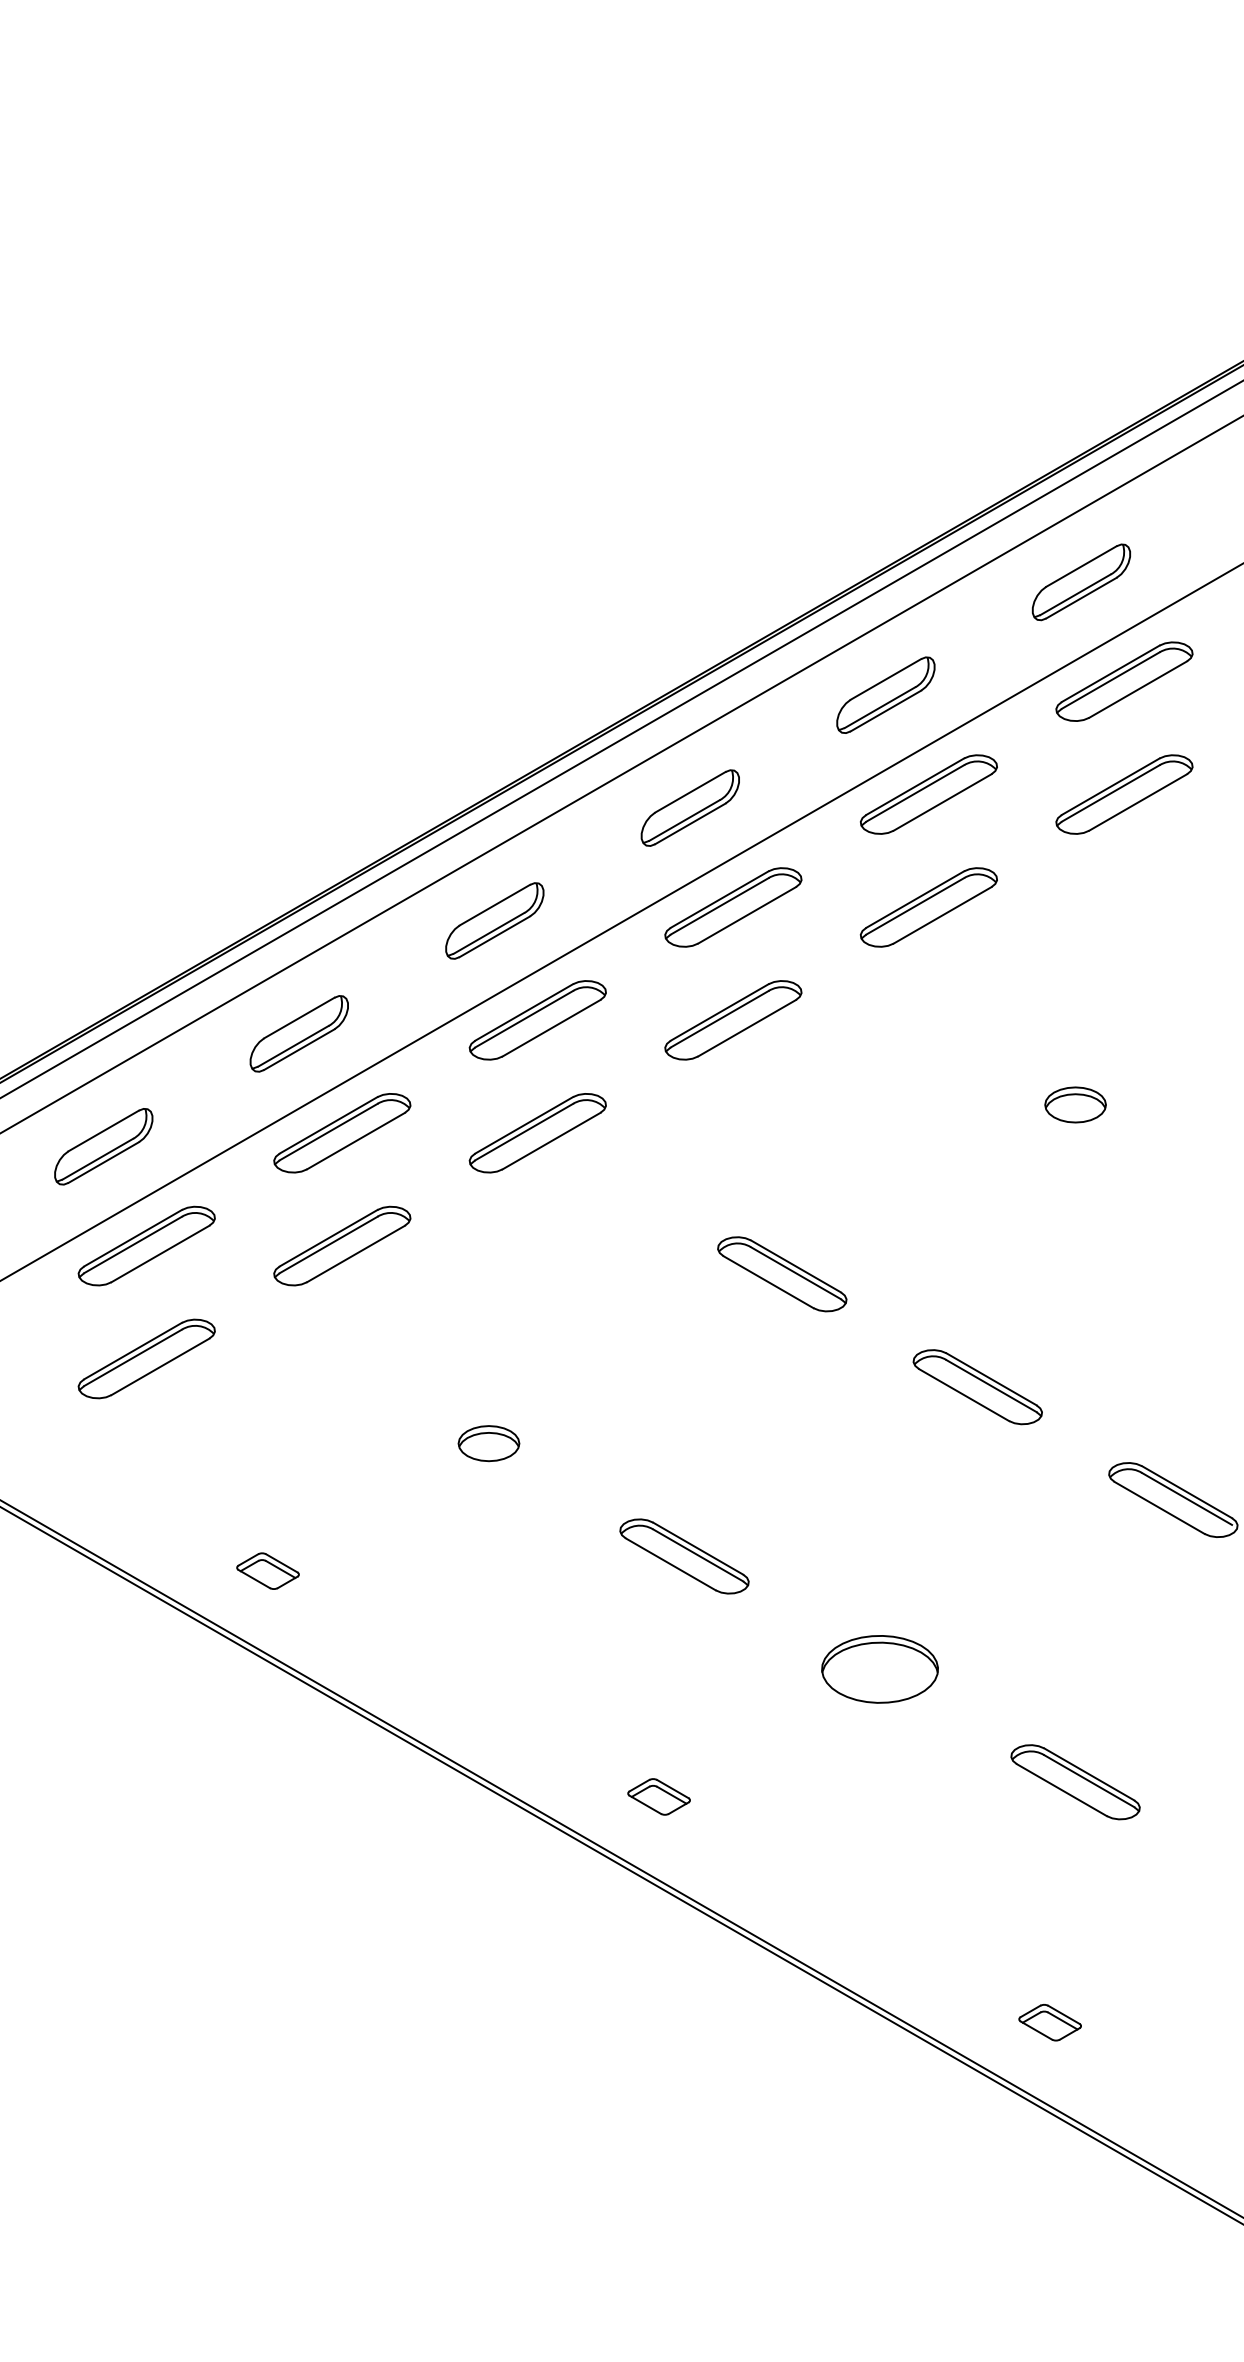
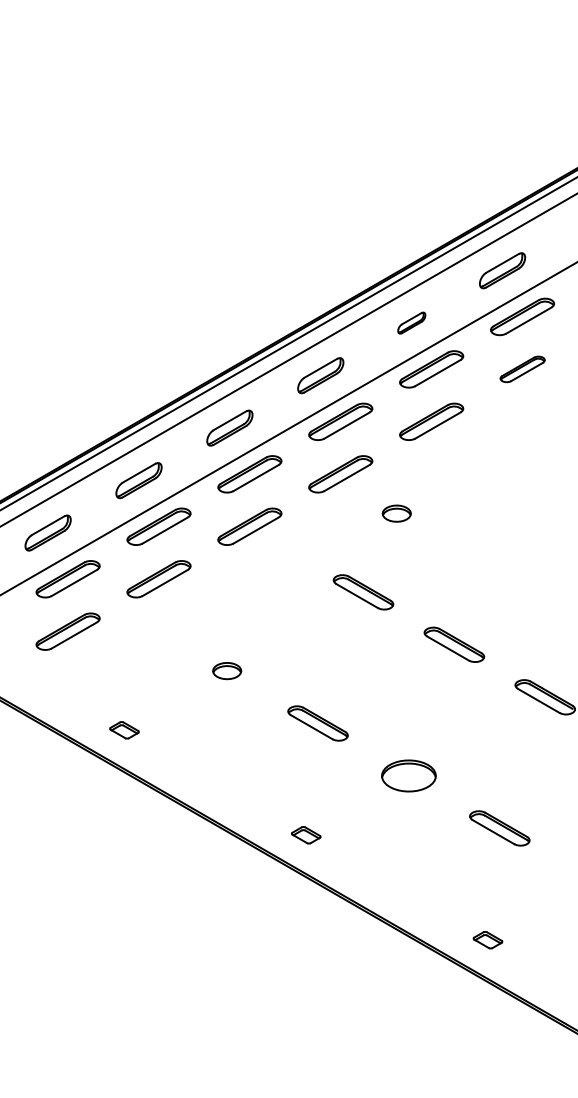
part: (885, 693) -> (411, 322), size x0.6
part: (1124, 794) -> (522, 369), size x0.7
part: (1074, 1104) -> (396, 513), moved

